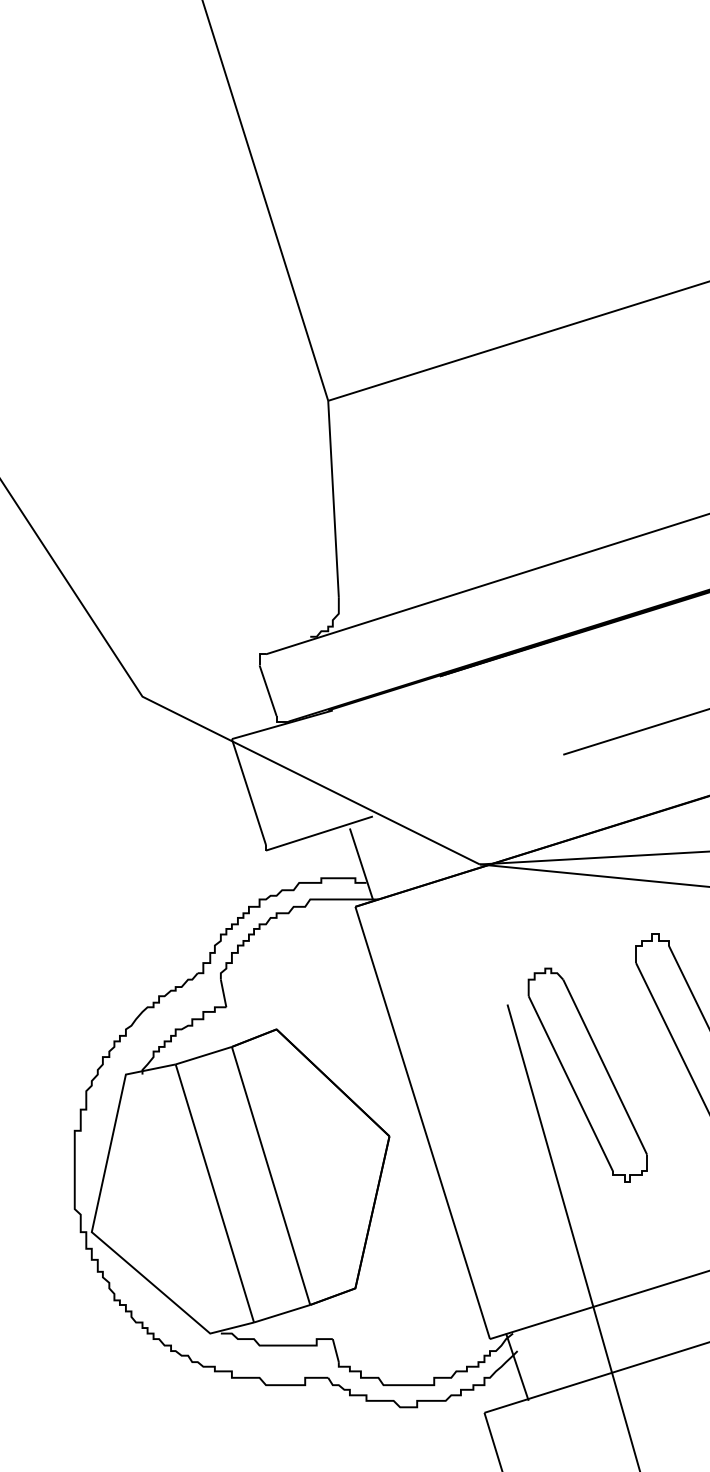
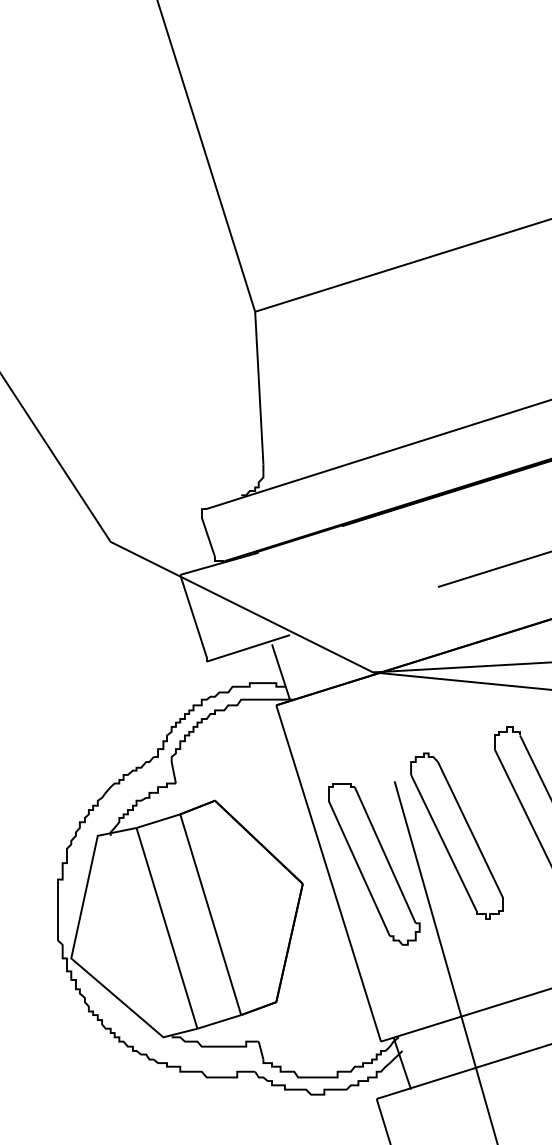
part: (481, 1111) -> (374, 864), added

